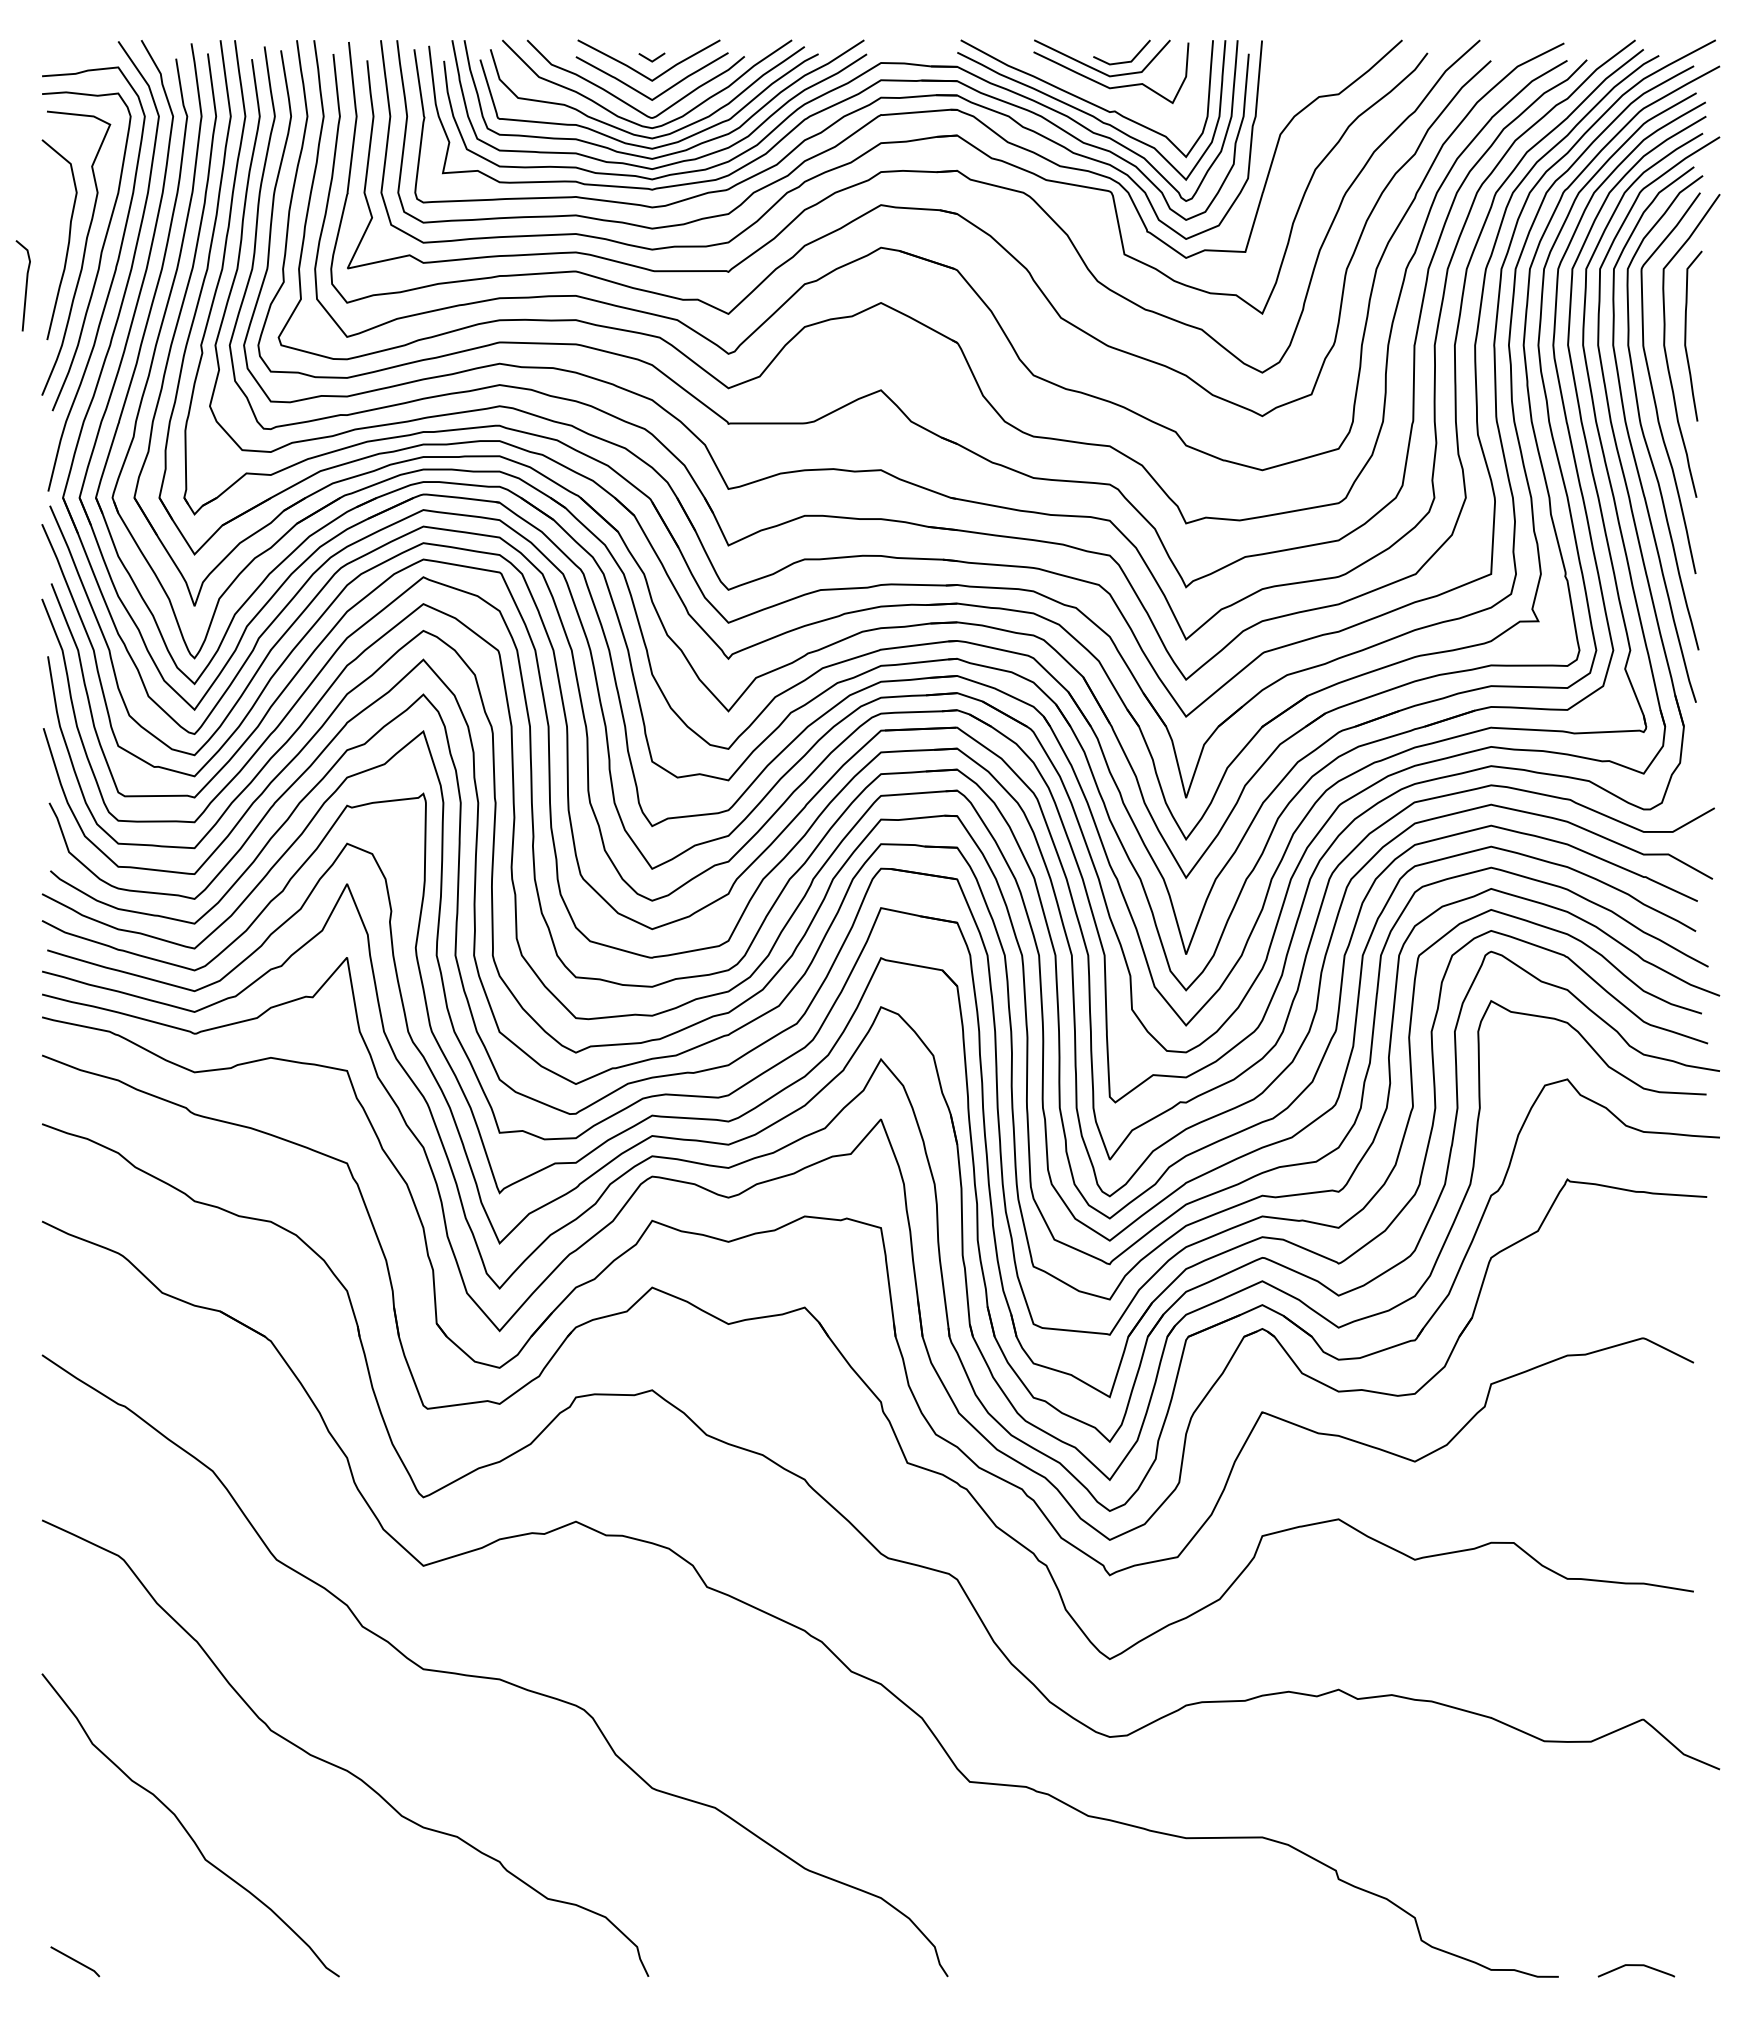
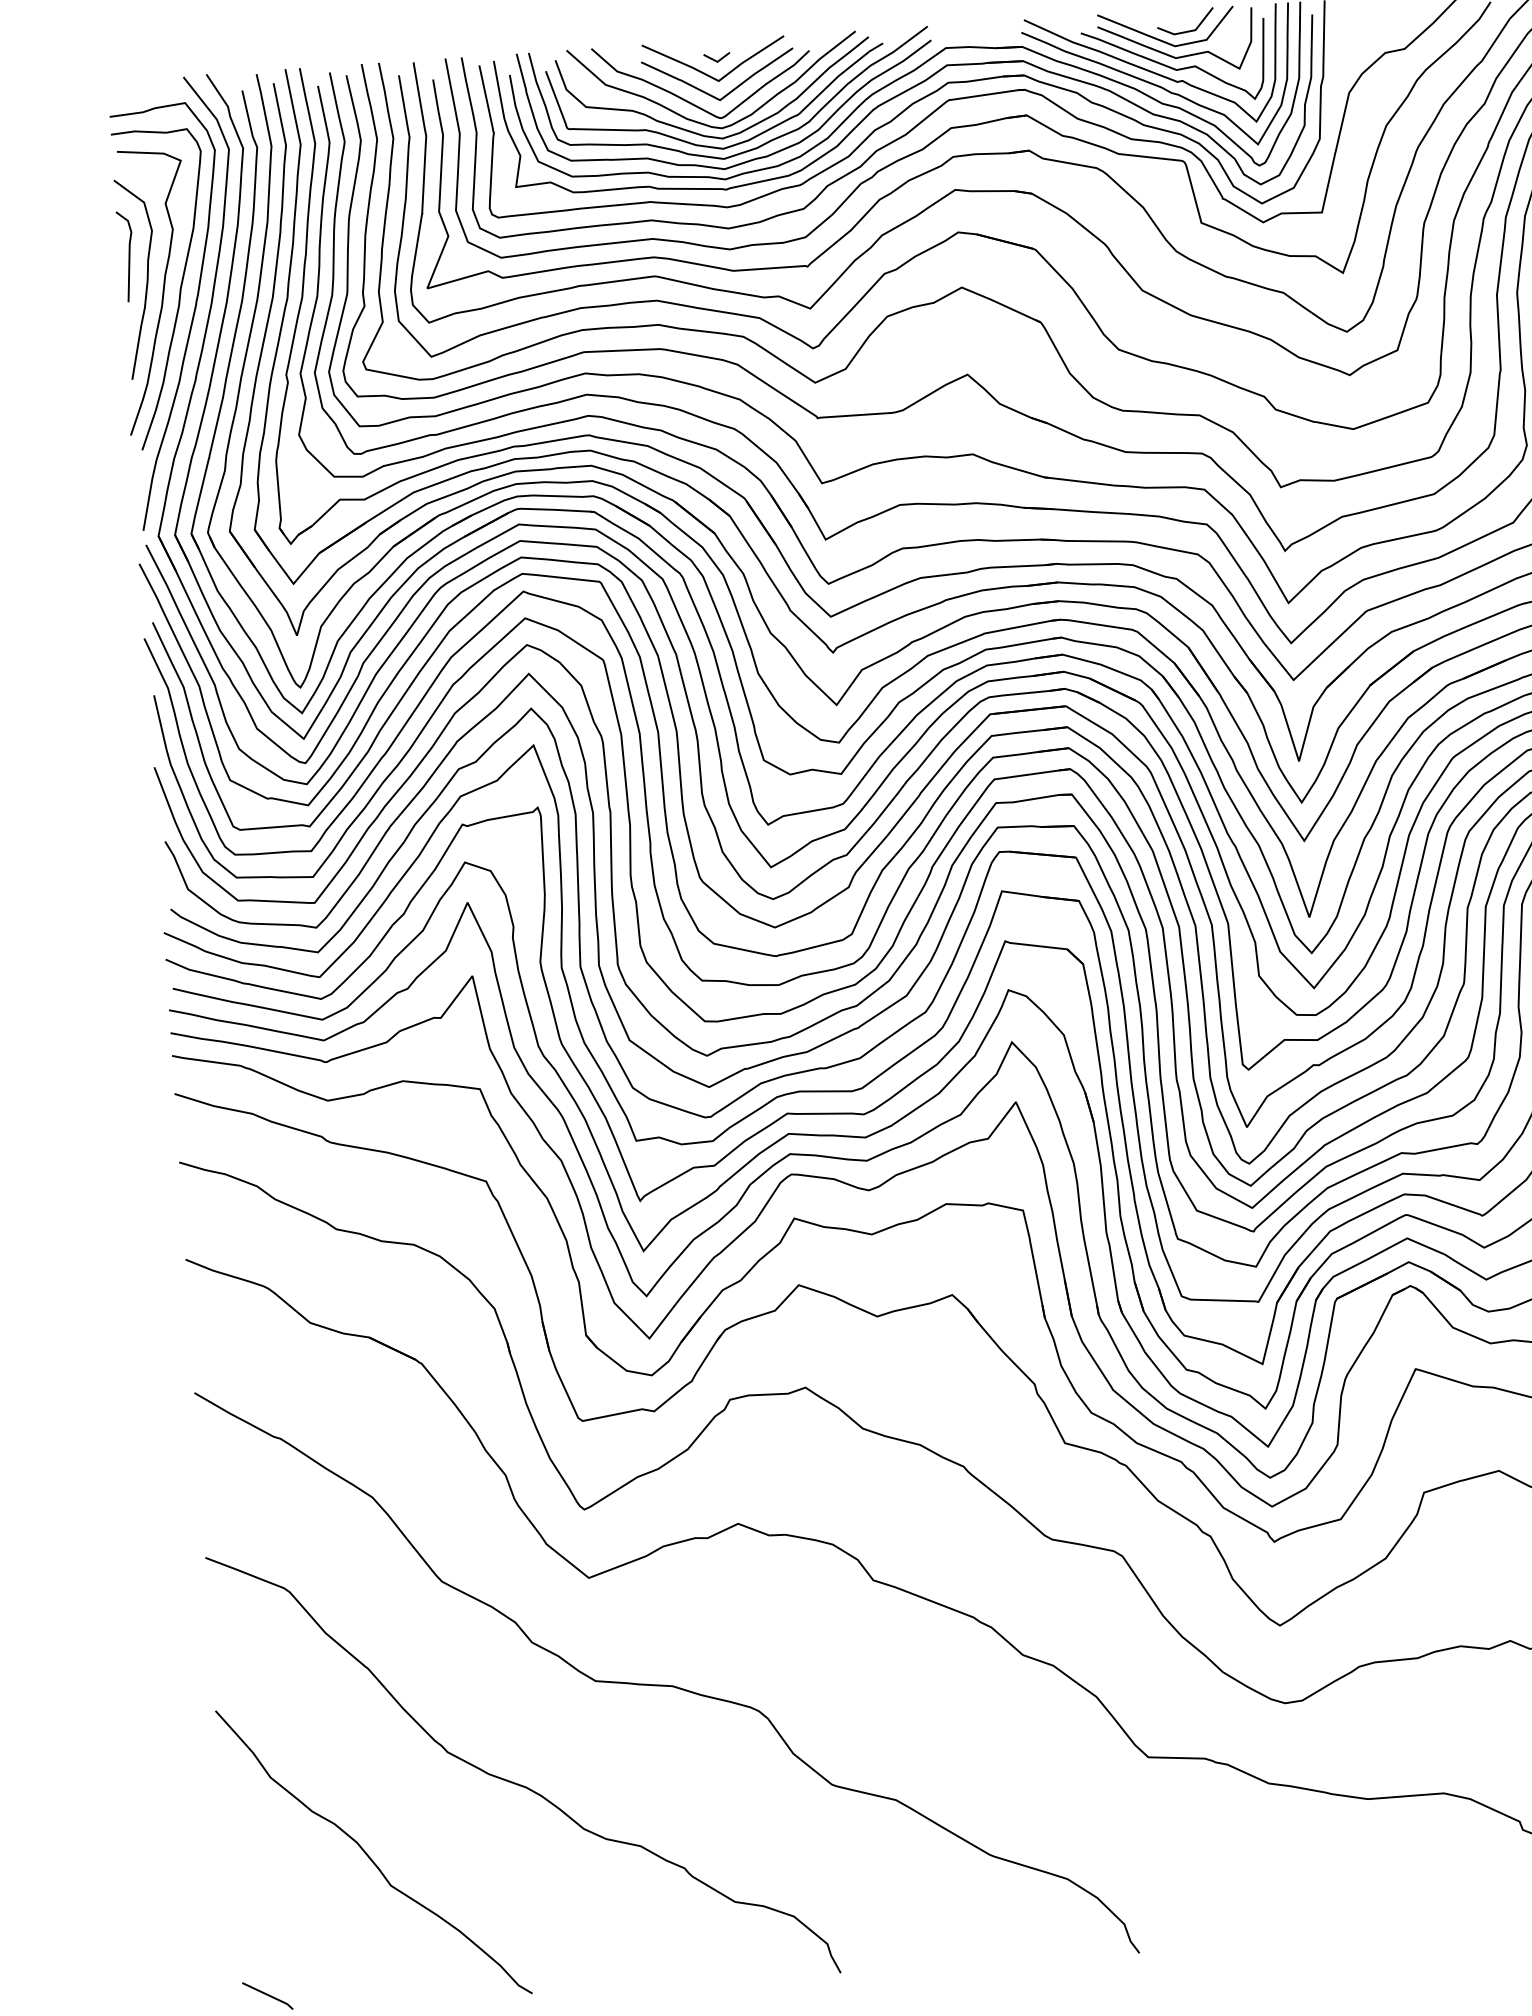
curve: (1106, 97) -> (1173, 67), added
line: (25, 285) -> (128, 256), moved

